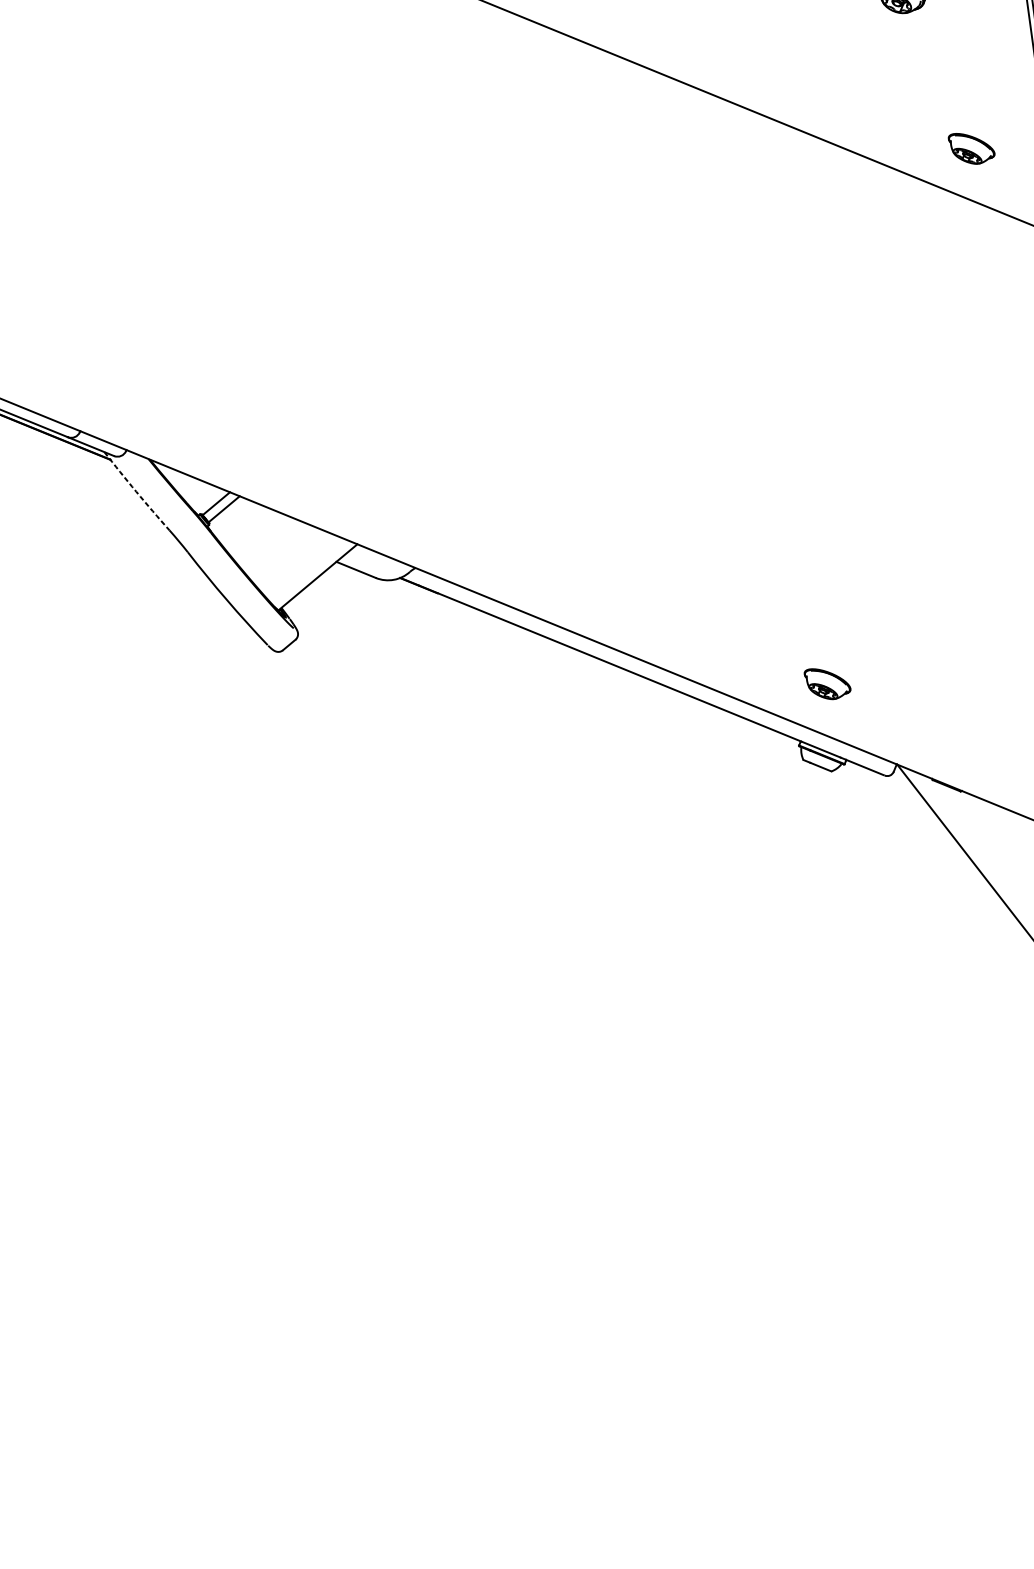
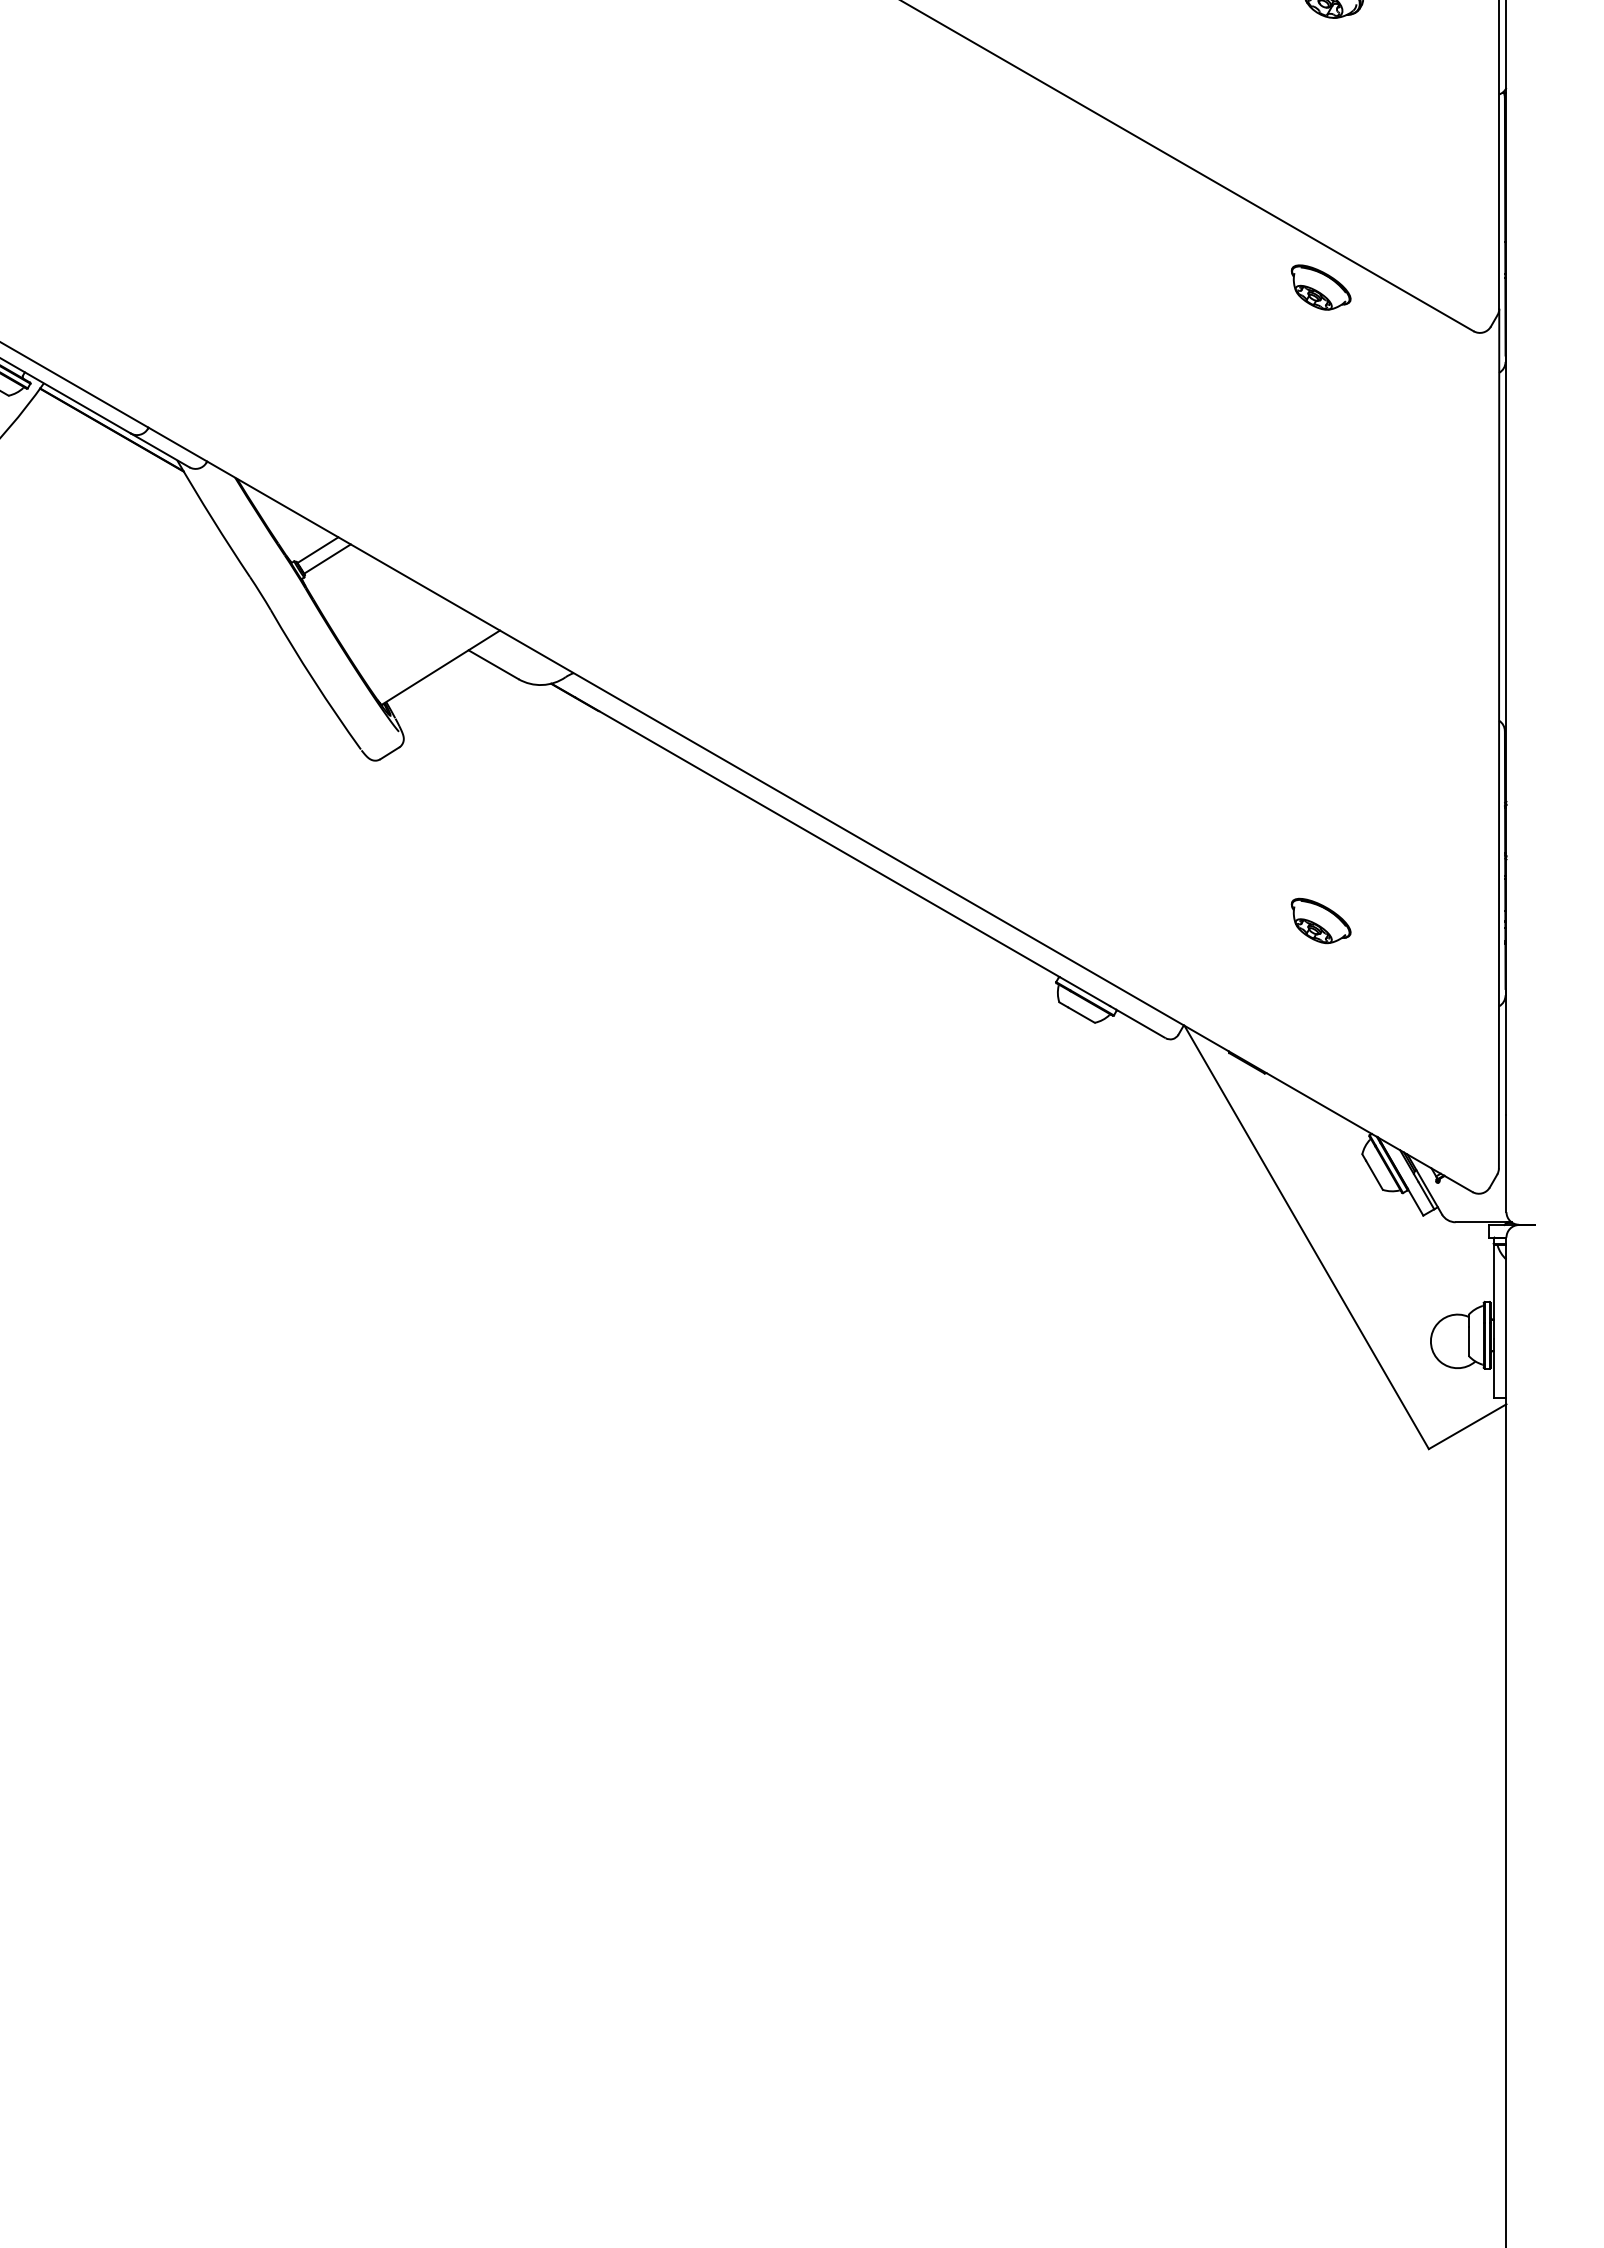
part: (971, 148) -> (1320, 287), moved
arc: (136, 491) -> (212, 519), dashed -> solid
part: (827, 683) -> (1320, 920), moved

